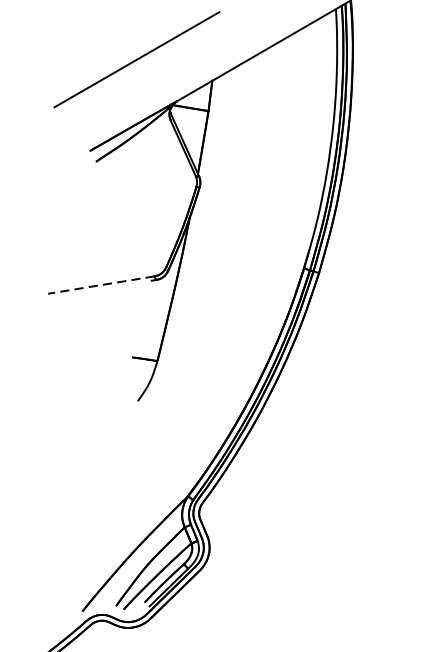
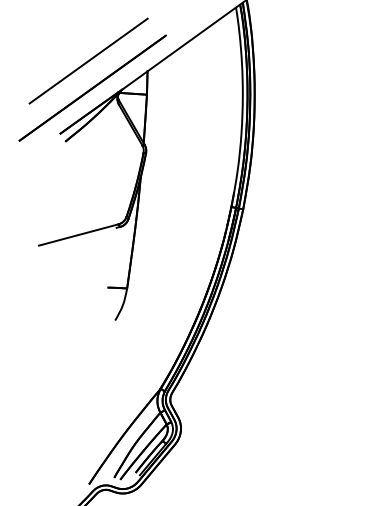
line: (138, 94) -> (92, 87), added
line: (100, 285) -> (78, 235), dashed -> solid

